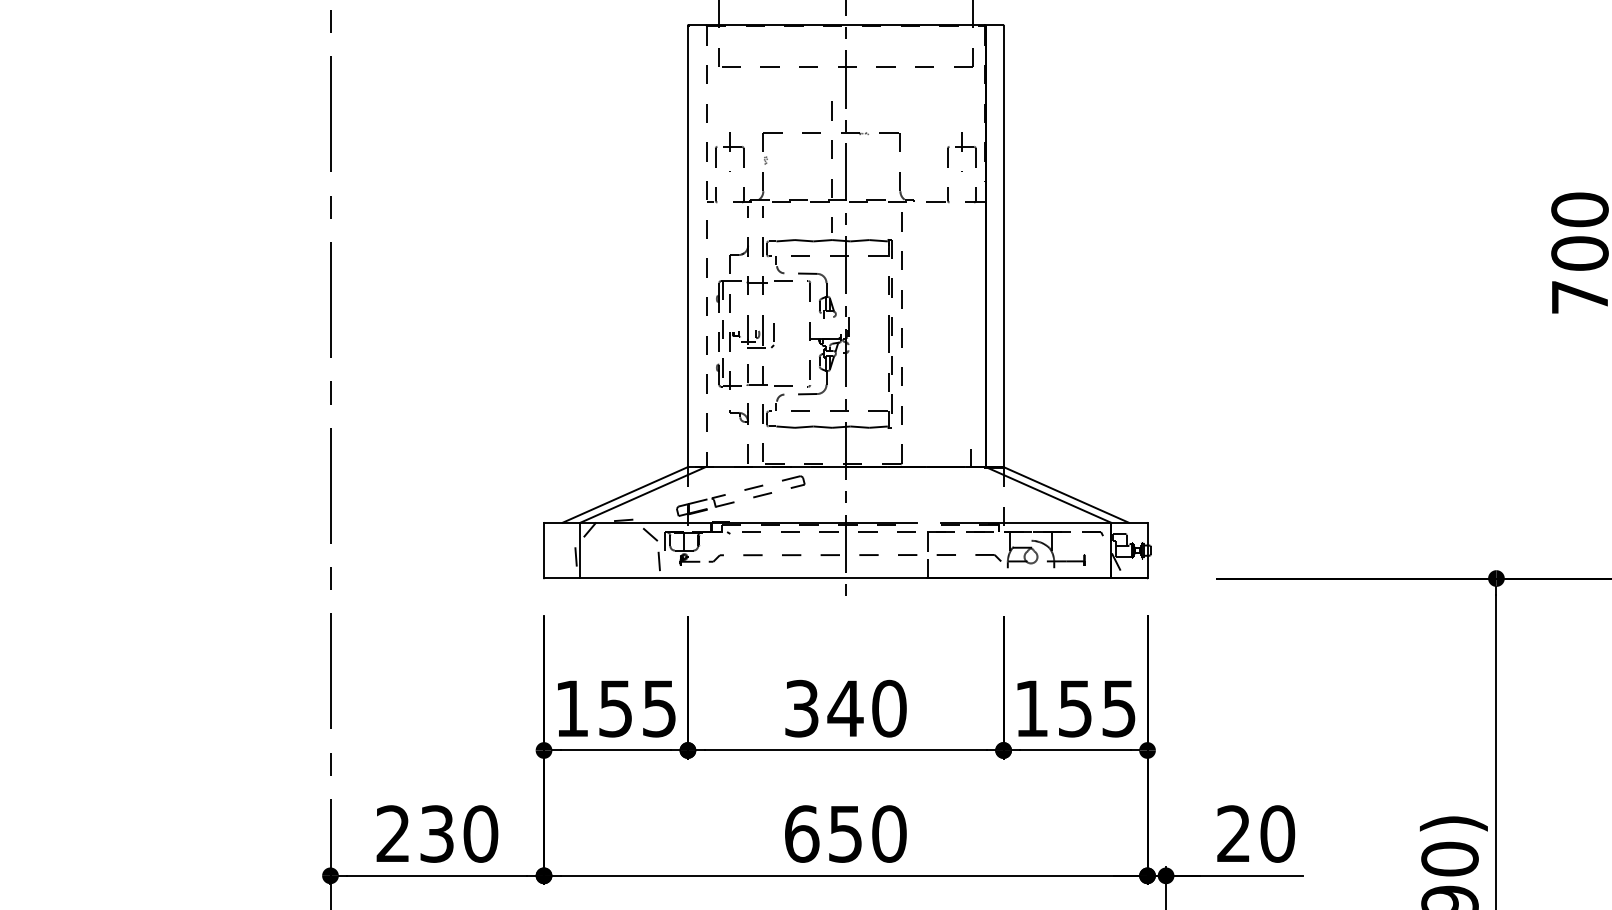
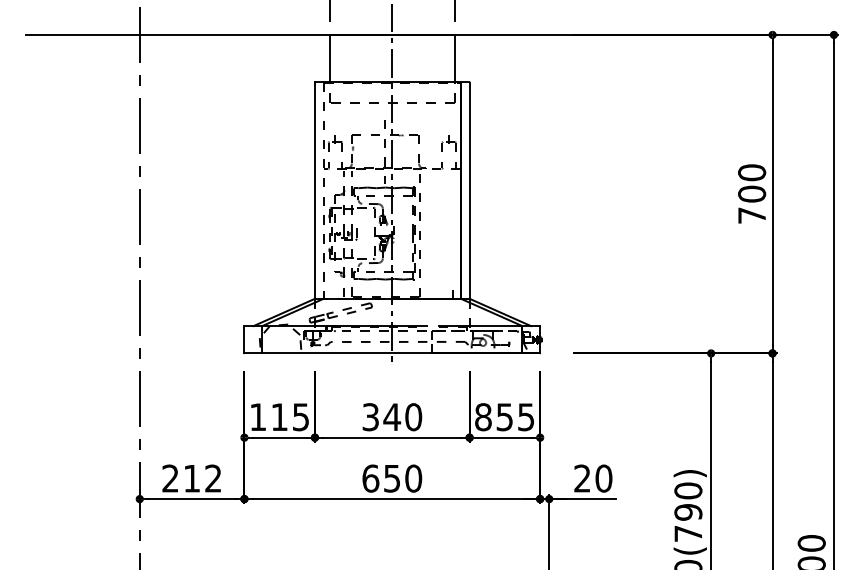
text: (615, 709) -> (279, 417), 155 -> 115
text: (1031, 709) -> (483, 417), 155 -> 855
text: (458, 833) -> (202, 478), 230 -> 212

